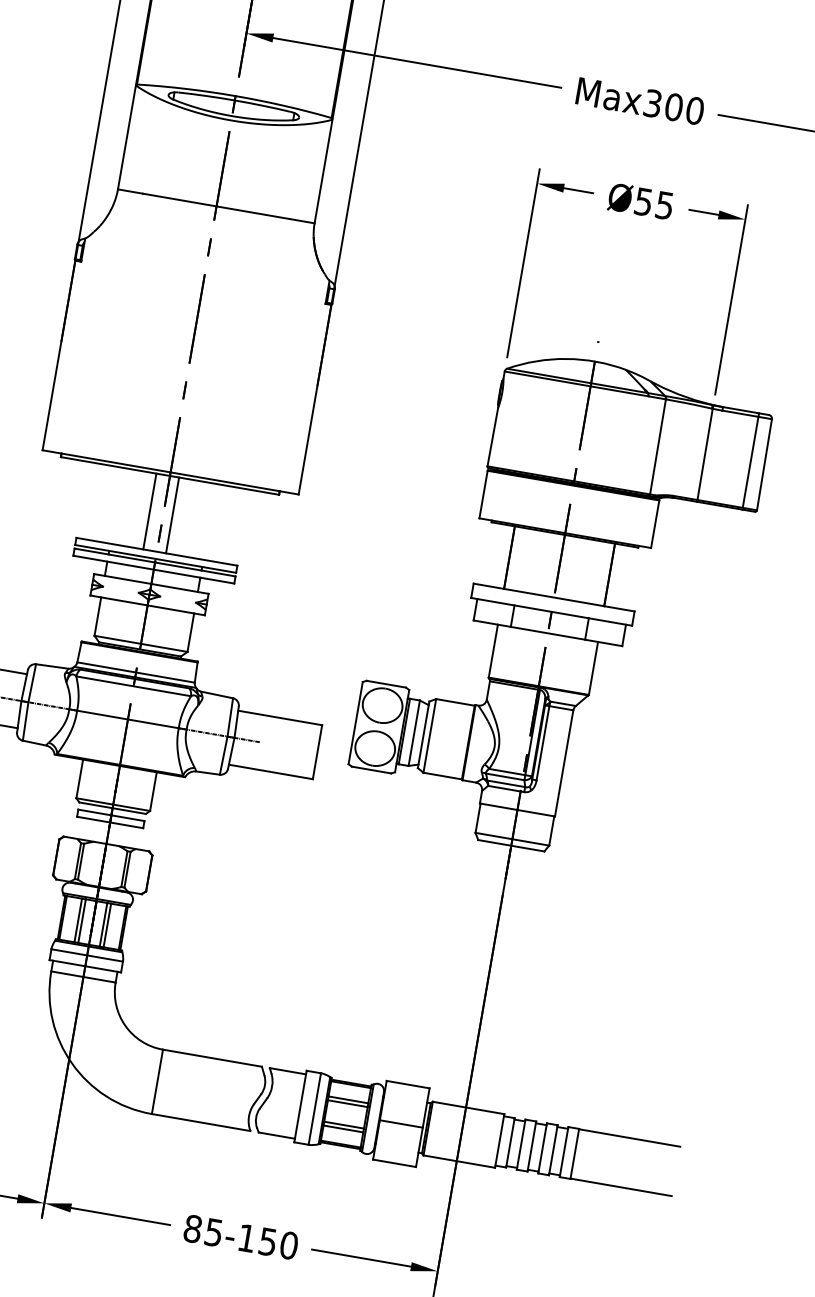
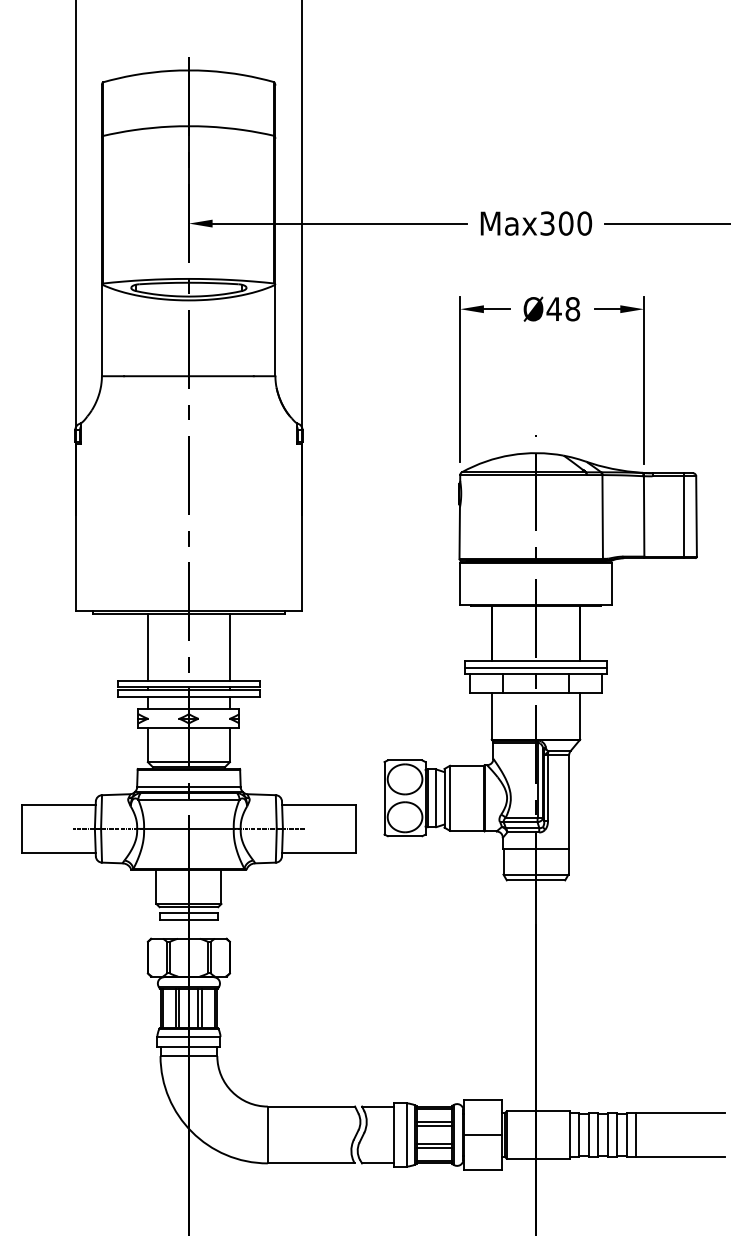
text: (654, 204) -> (563, 309), Ø55 -> Ø48
line: (149, 511) -> (147, 647), moved
line: (172, 515) -> (229, 647), moved
line: (553, 604) -> (536, 667), added

